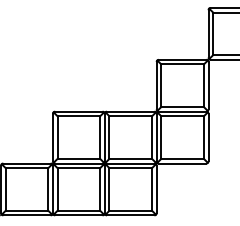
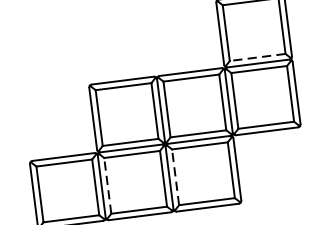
line: (182, 107) -> (257, 58), solid -> dashed
line: (57, 188) -> (107, 184), solid -> dashed
line: (109, 188) -> (175, 176), solid -> dashed

